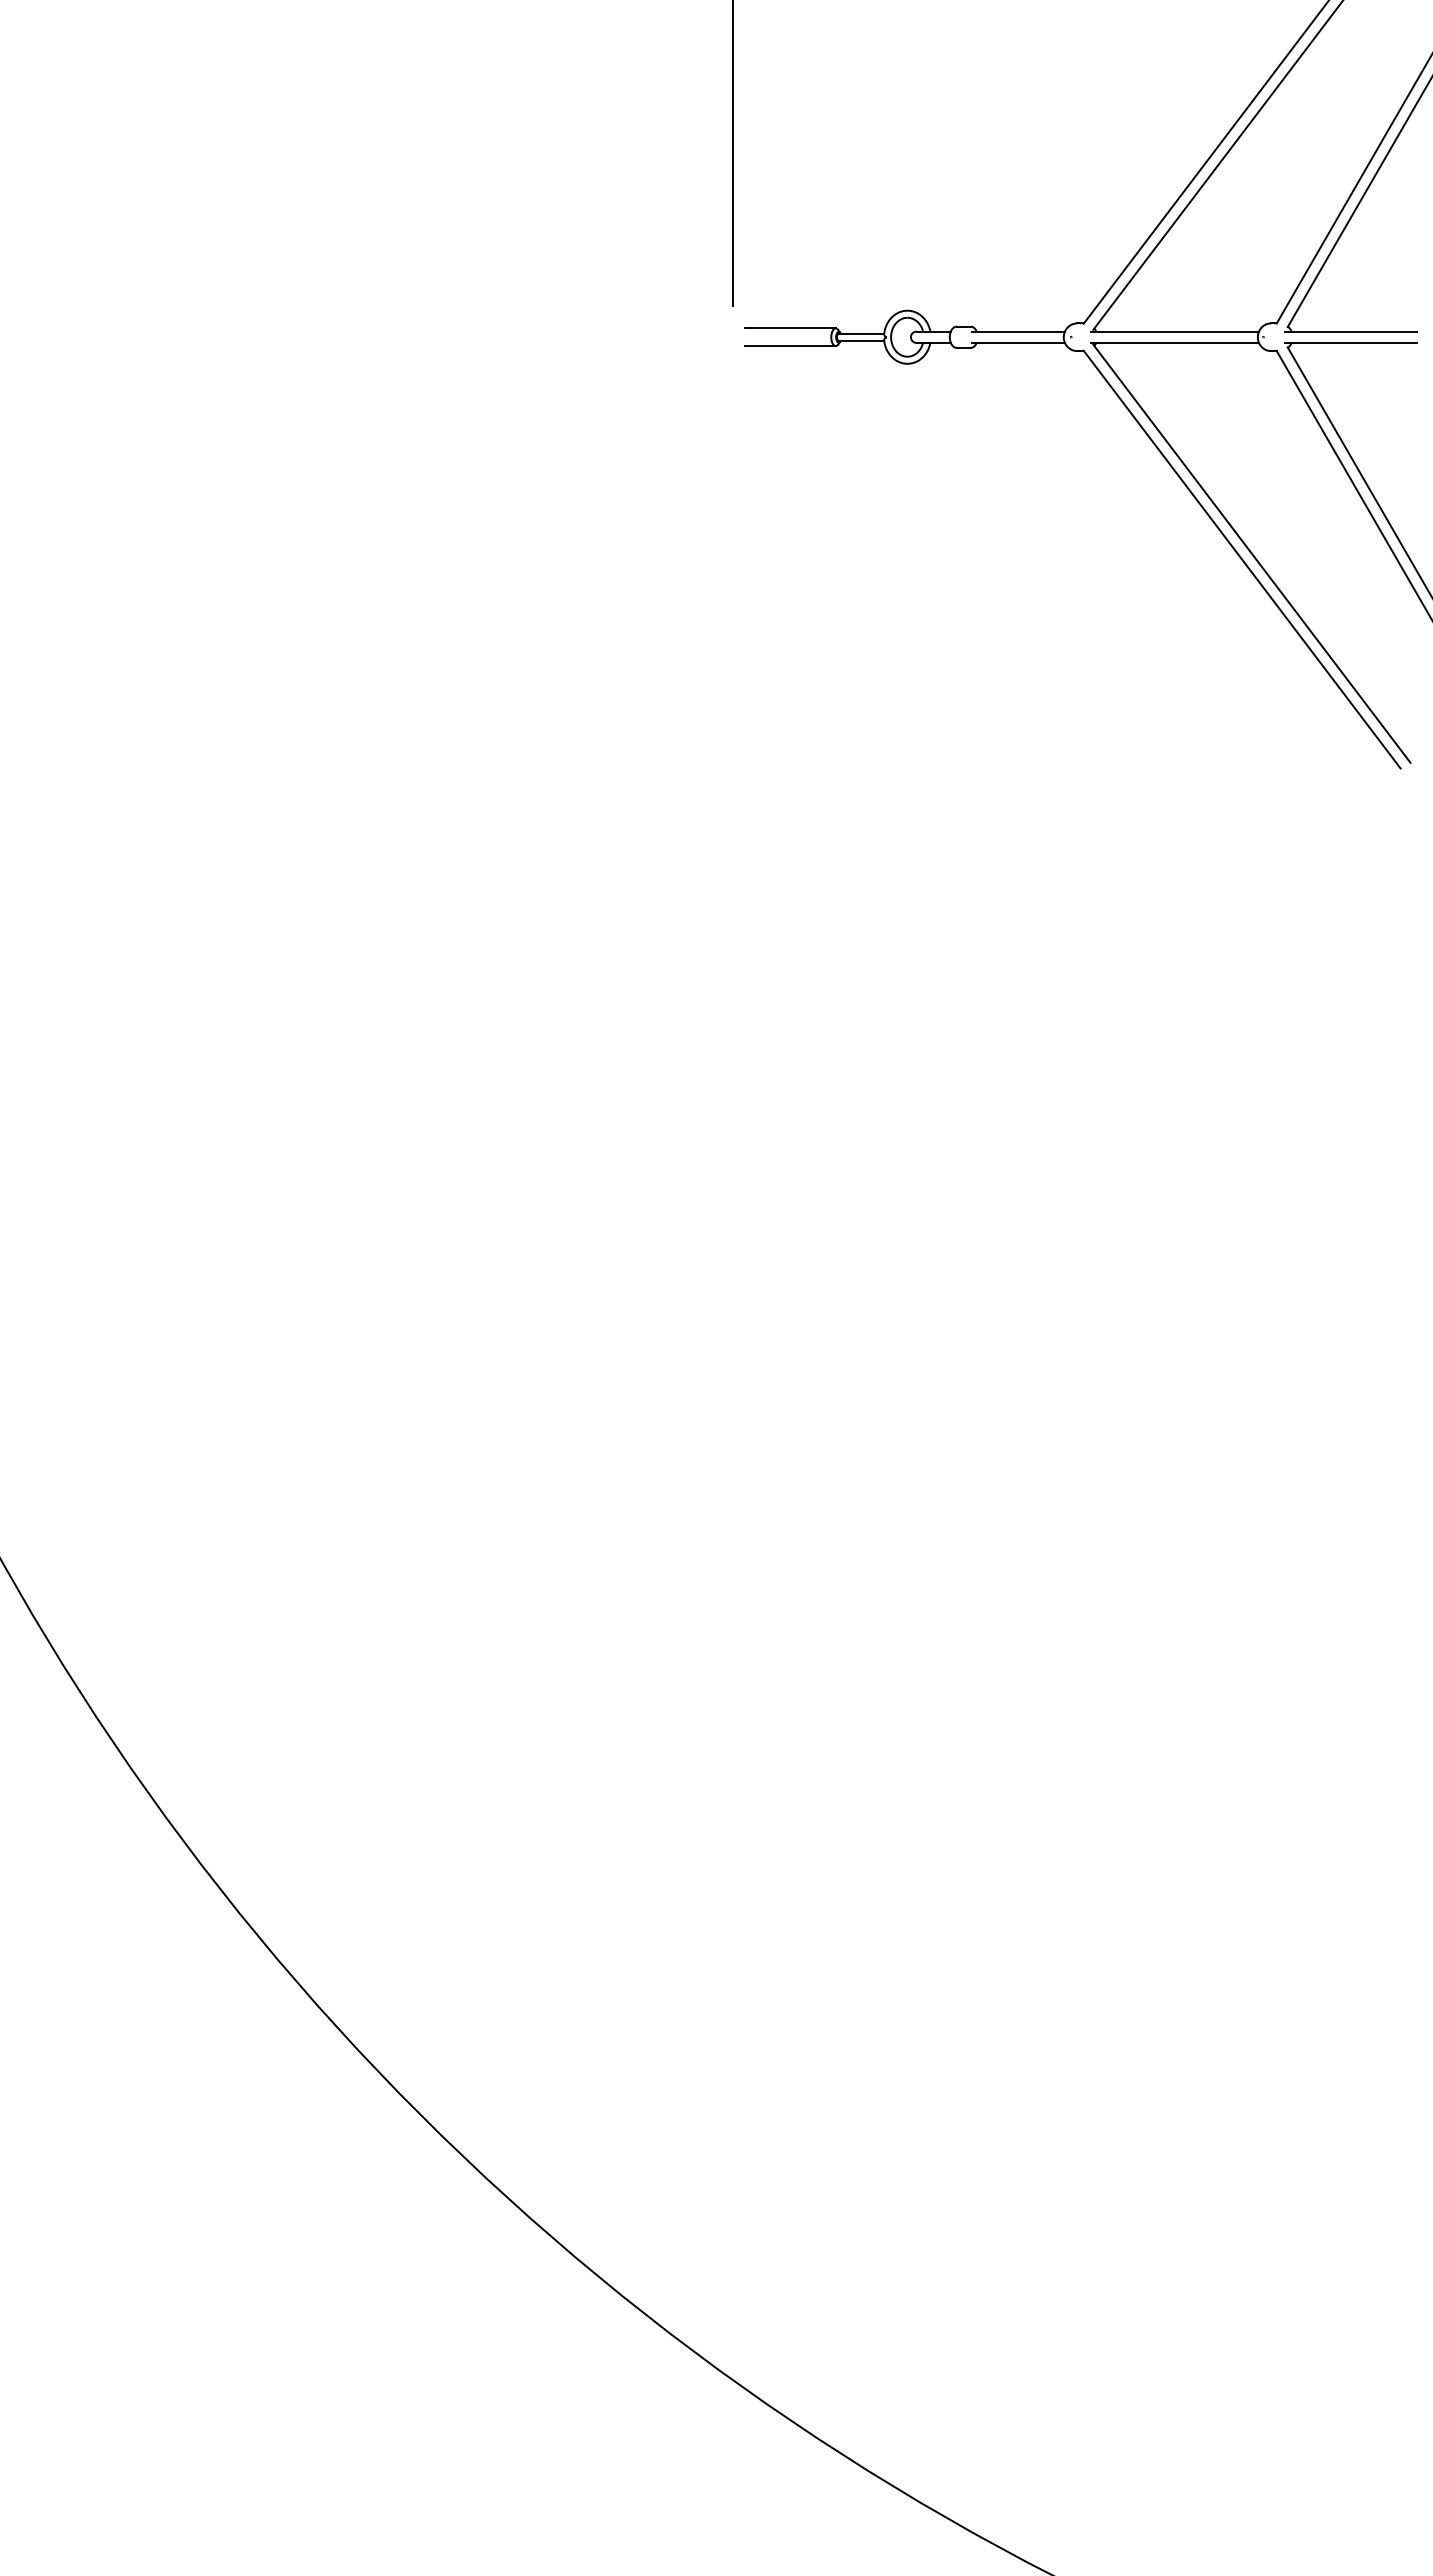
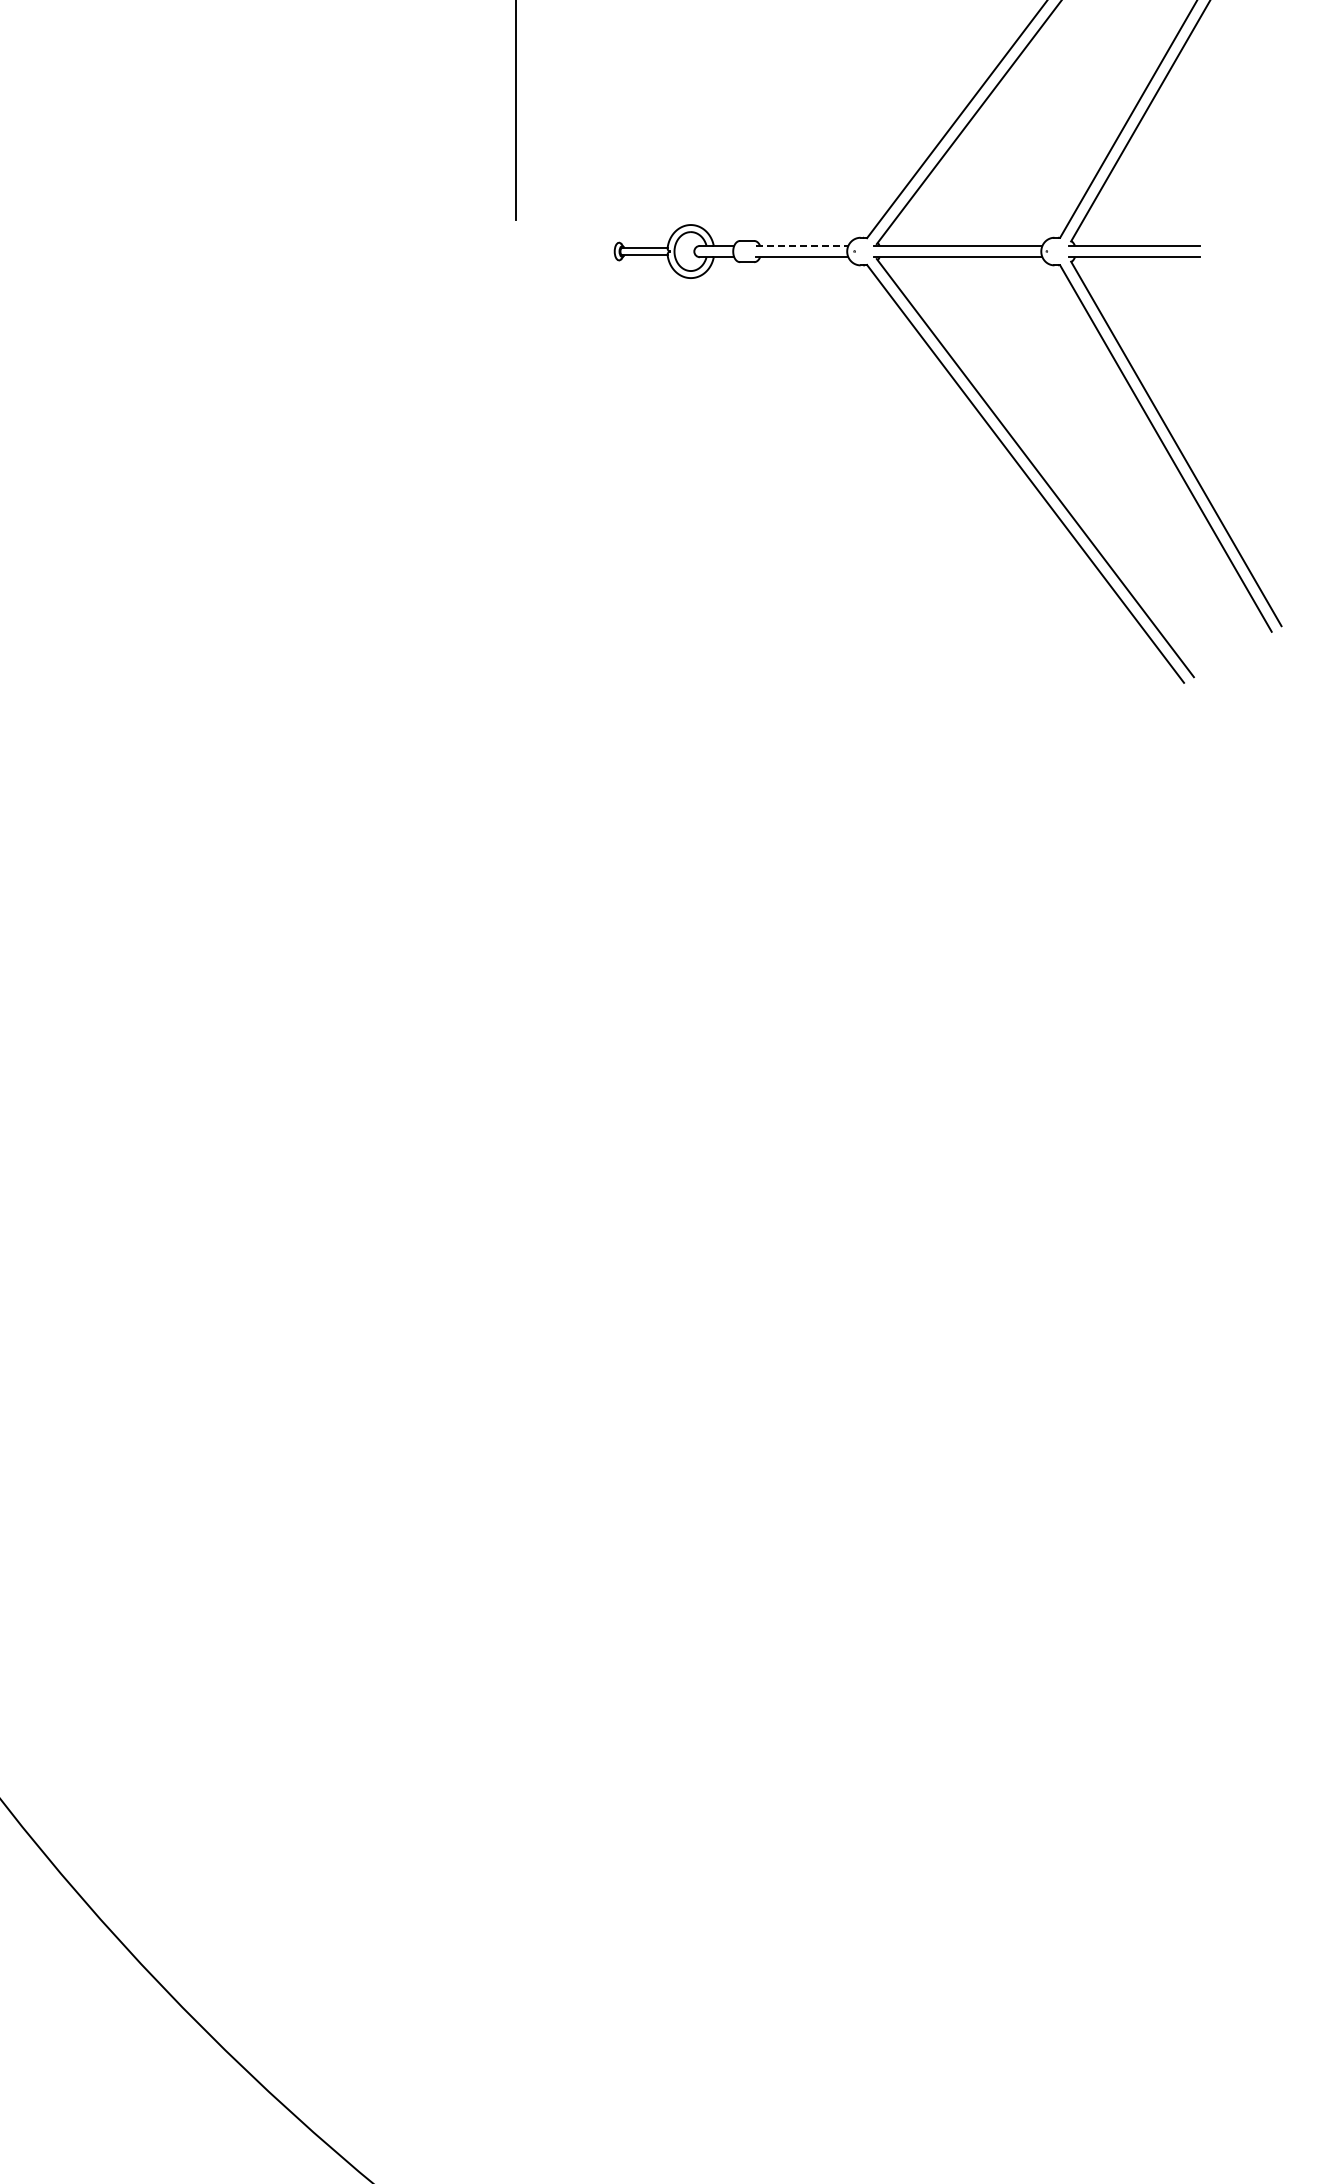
line: (790, 328) -> (573, 242), removed
line: (1019, 331) -> (802, 245), solid -> dashed
line: (790, 346) -> (573, 260), removed

